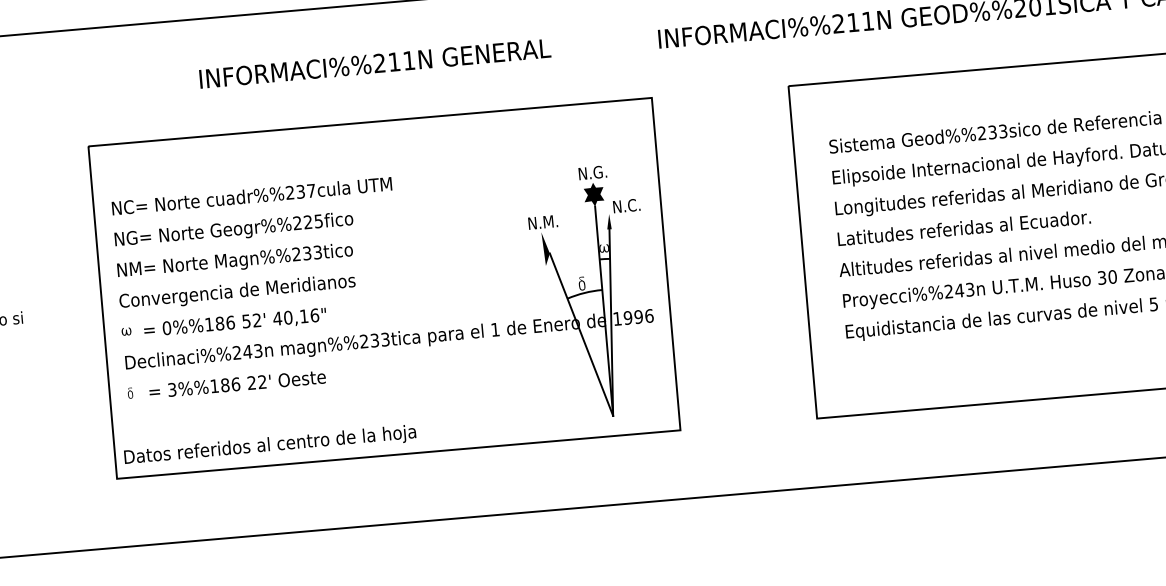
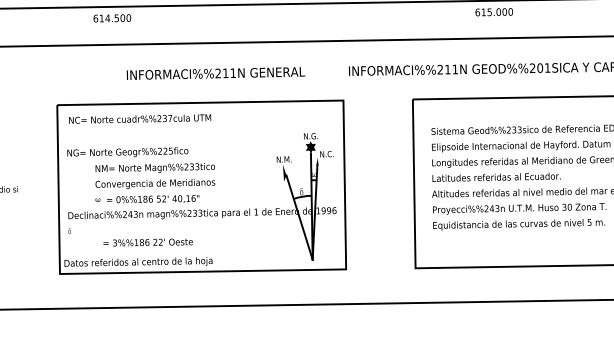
text: (374, 63) -> (215, 73), moved
text: (252, 195) -> (140, 118), moved
text: (237, 291) -> (155, 183), moved
text: (236, 384) -> (147, 242), moved

